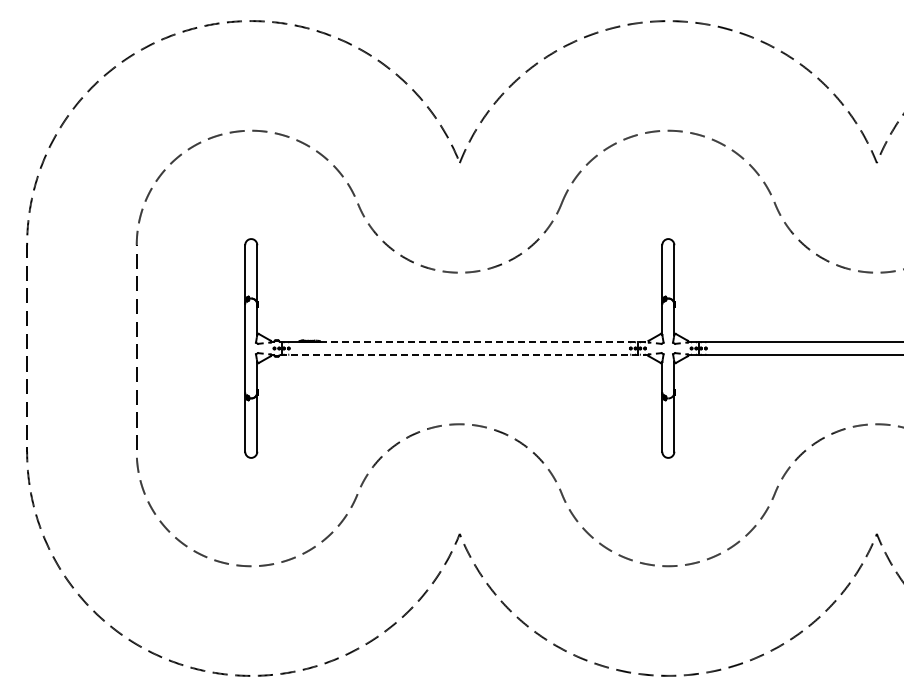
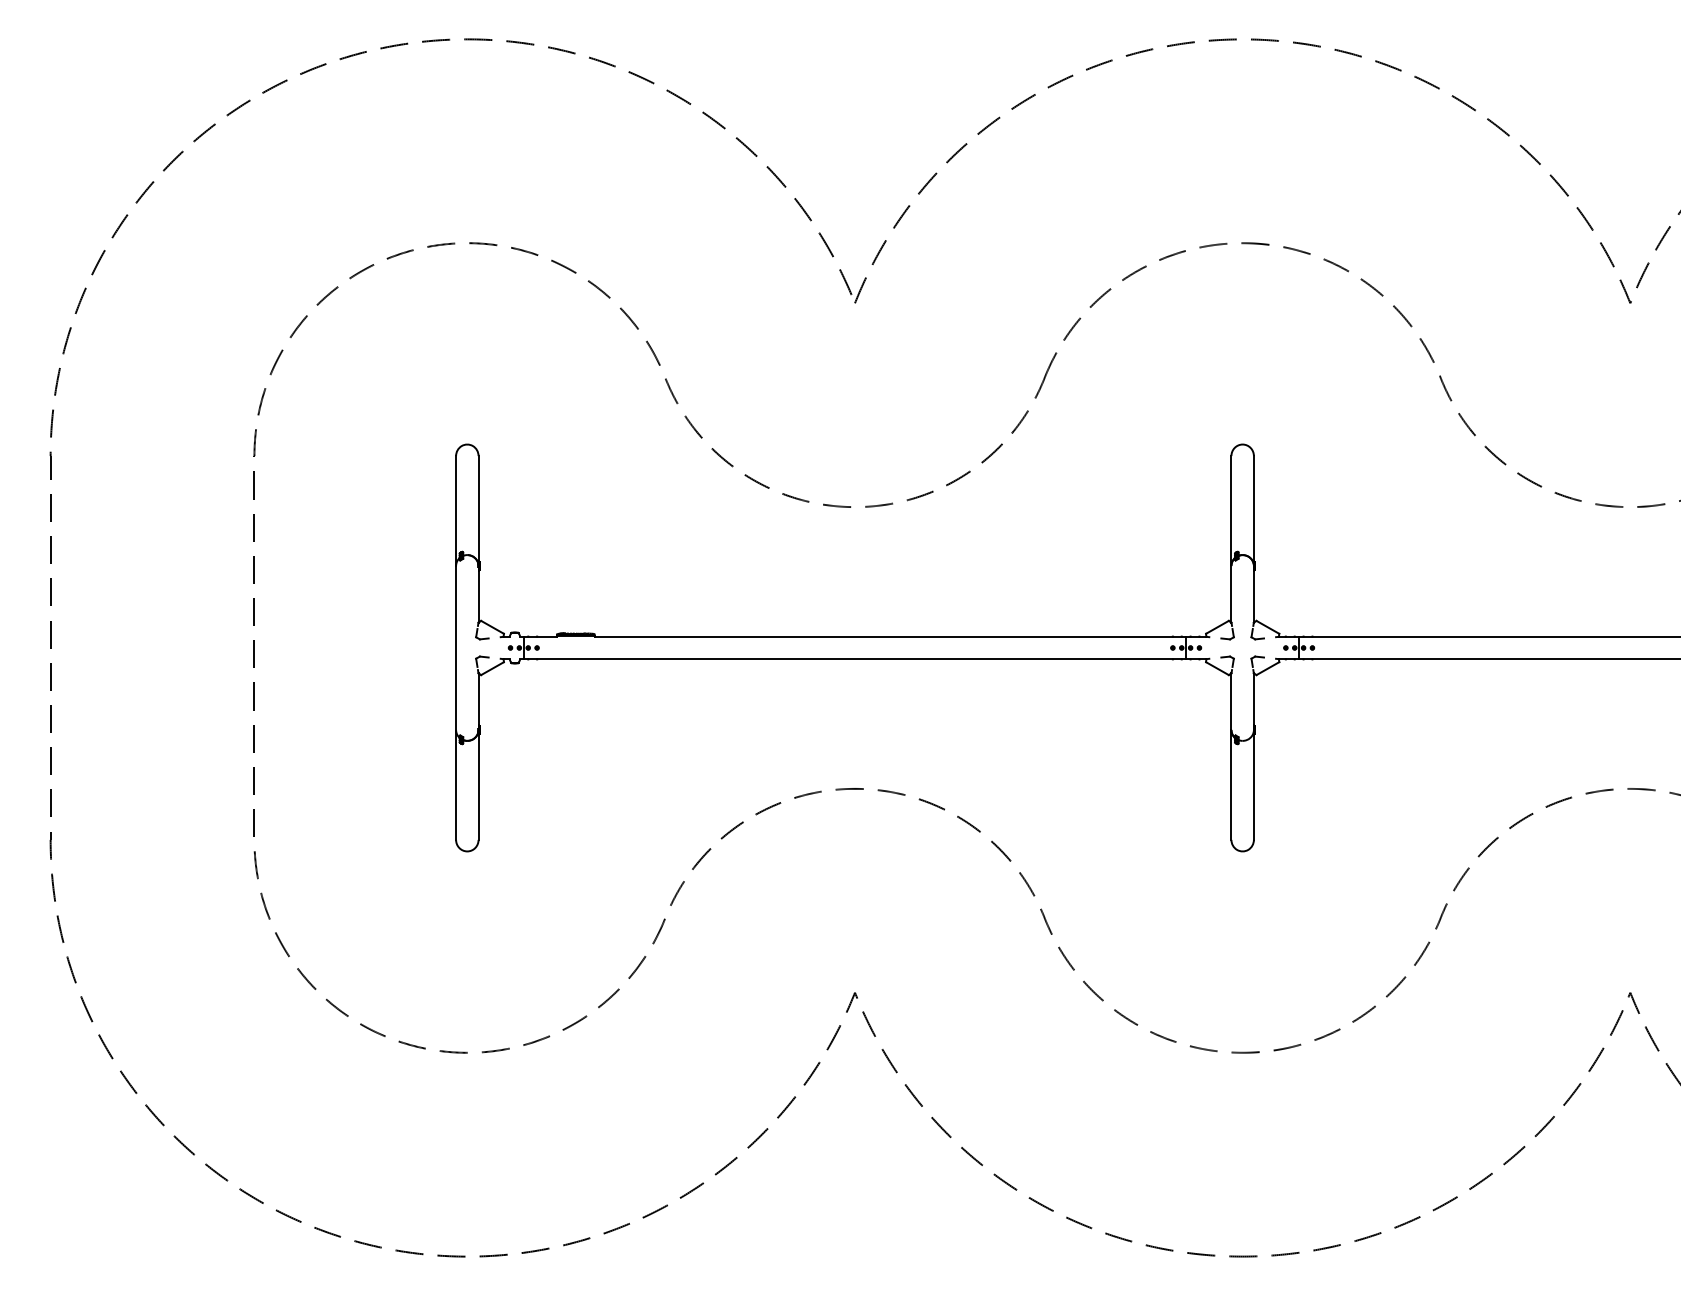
line: (484, 342) -> (900, 636), dashed -> solid
line: (464, 354) -> (863, 659), dashed -> solid

